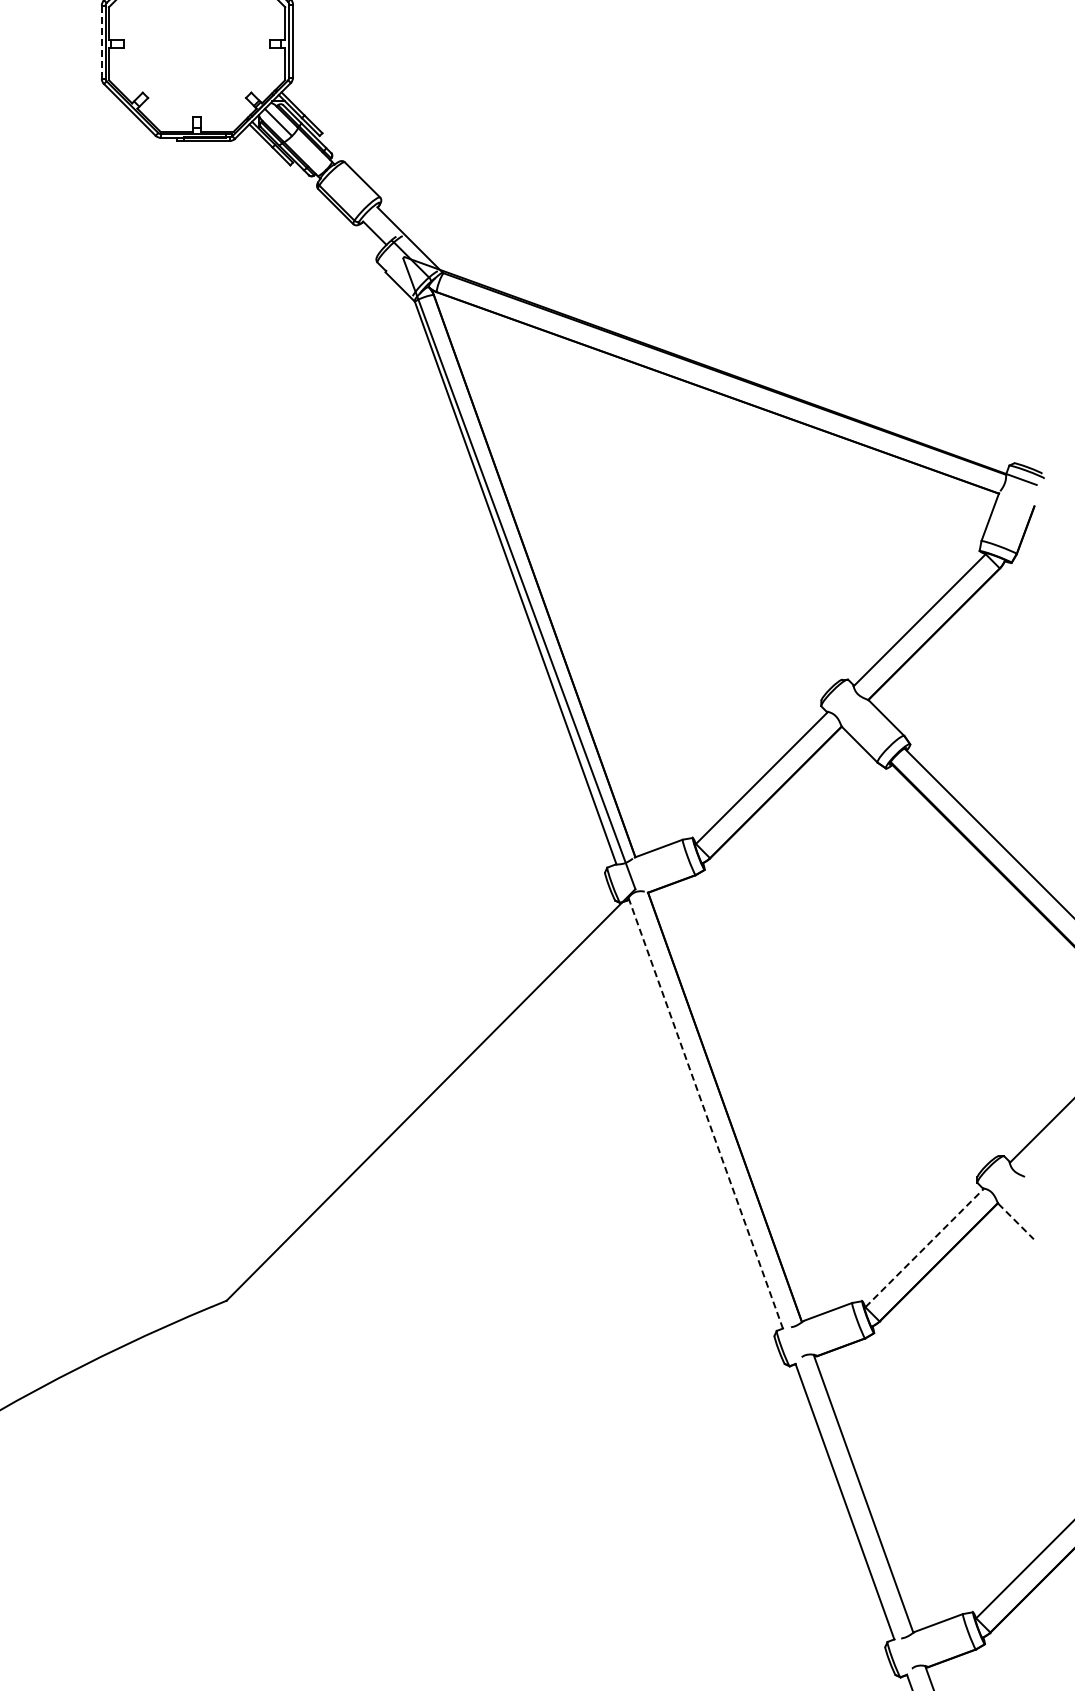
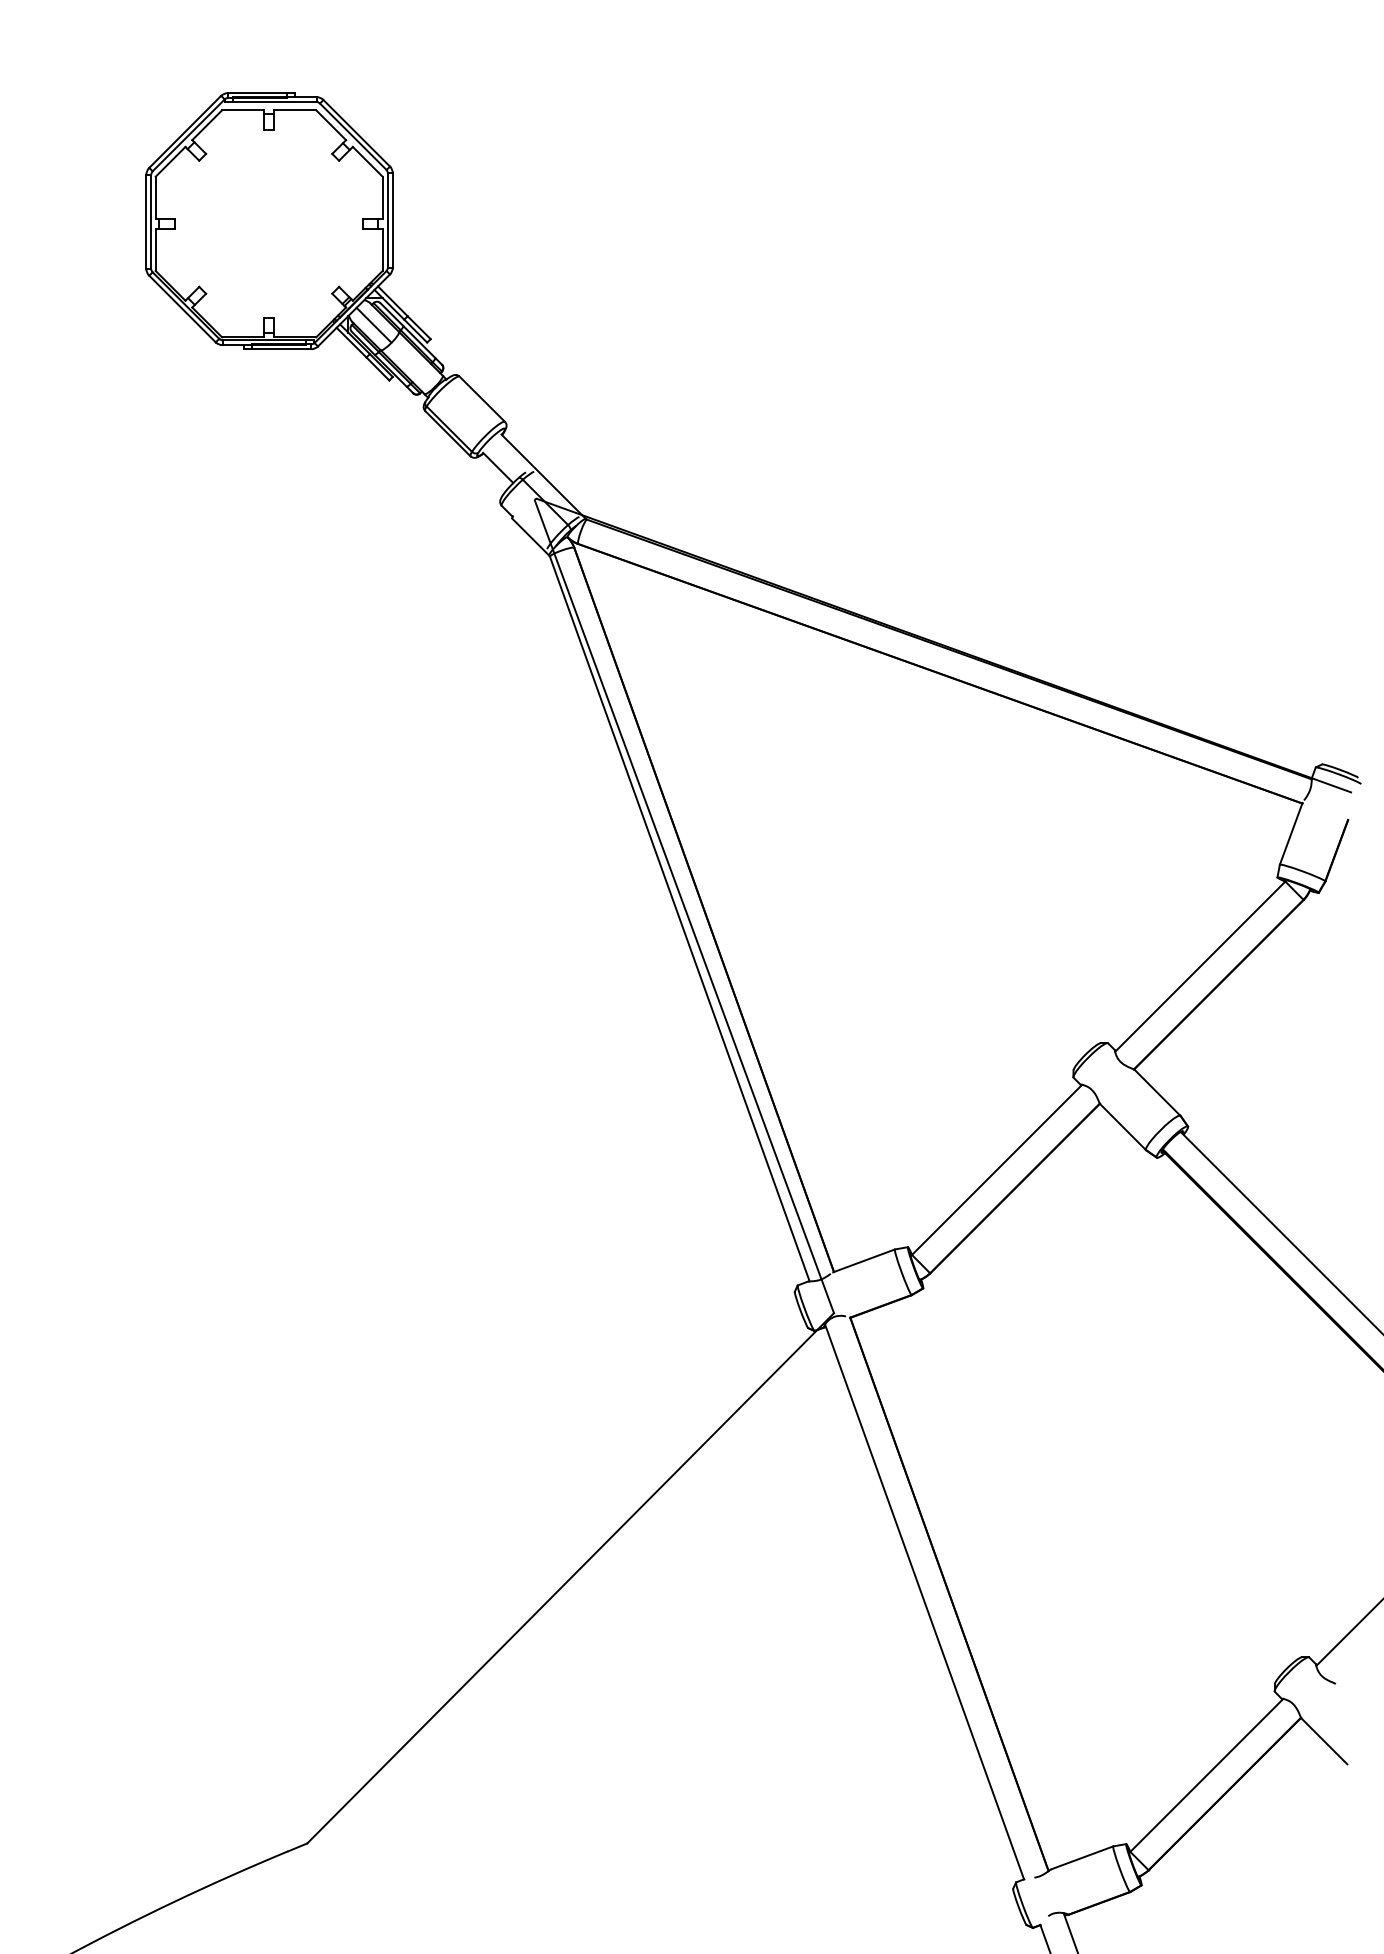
line: (101, 42) -> (146, 222), dashed -> solid
line: (705, 1113) -> (924, 1602), dashed -> solid
line: (1016, 1221) -> (1325, 1741), dashed -> solid
line: (924, 1247) -> (1206, 1774), dashed -> solid

